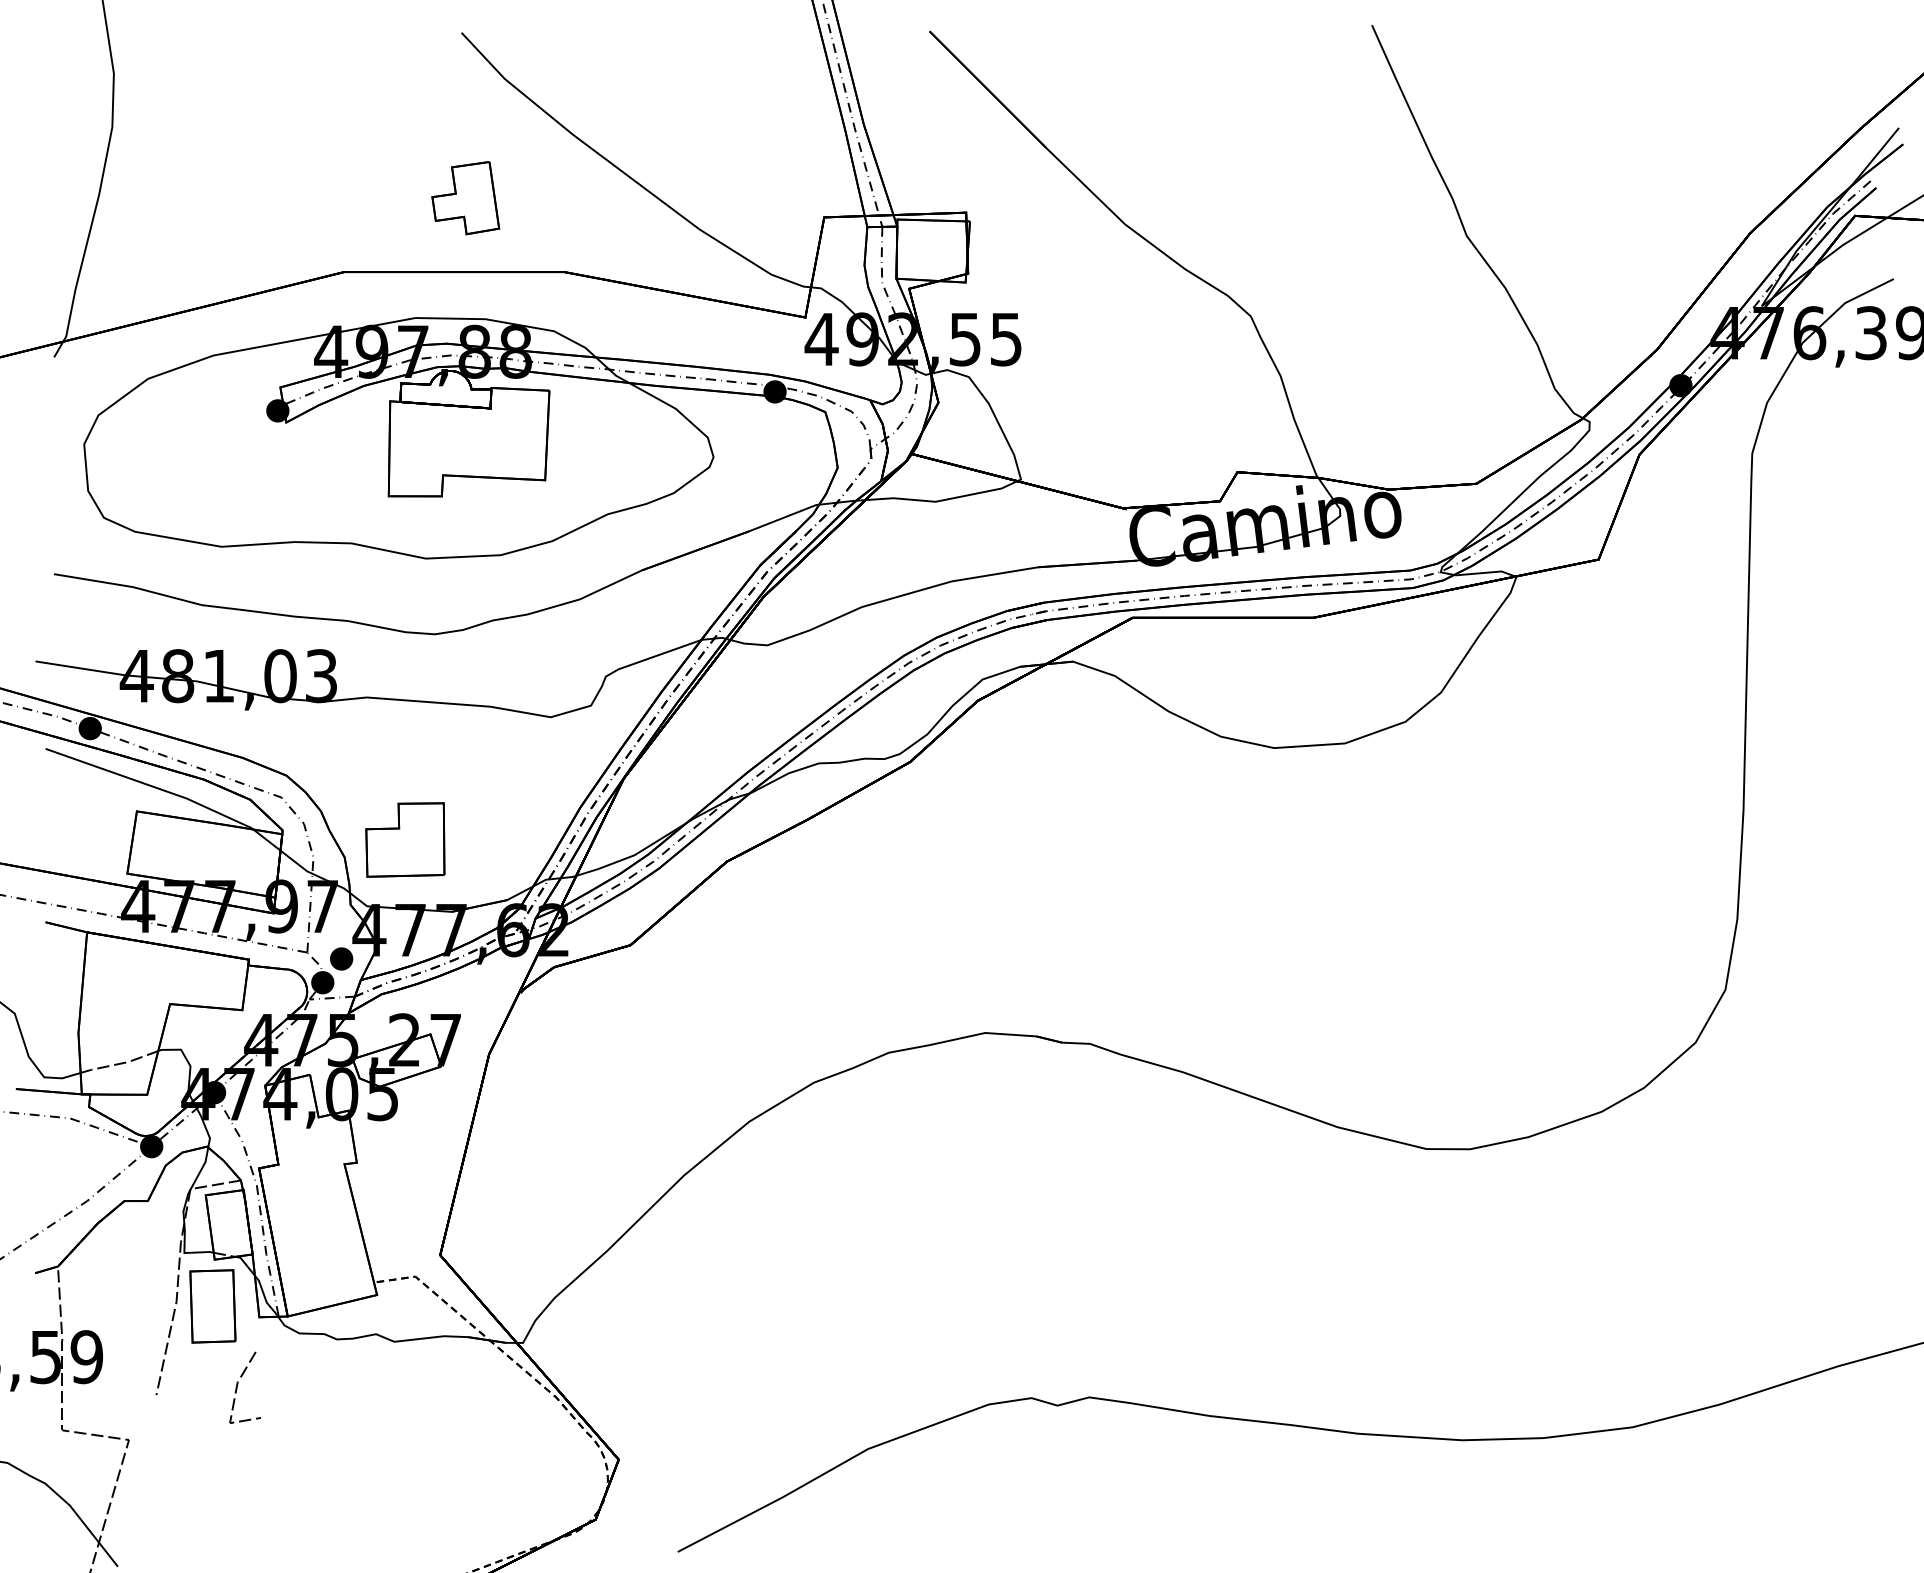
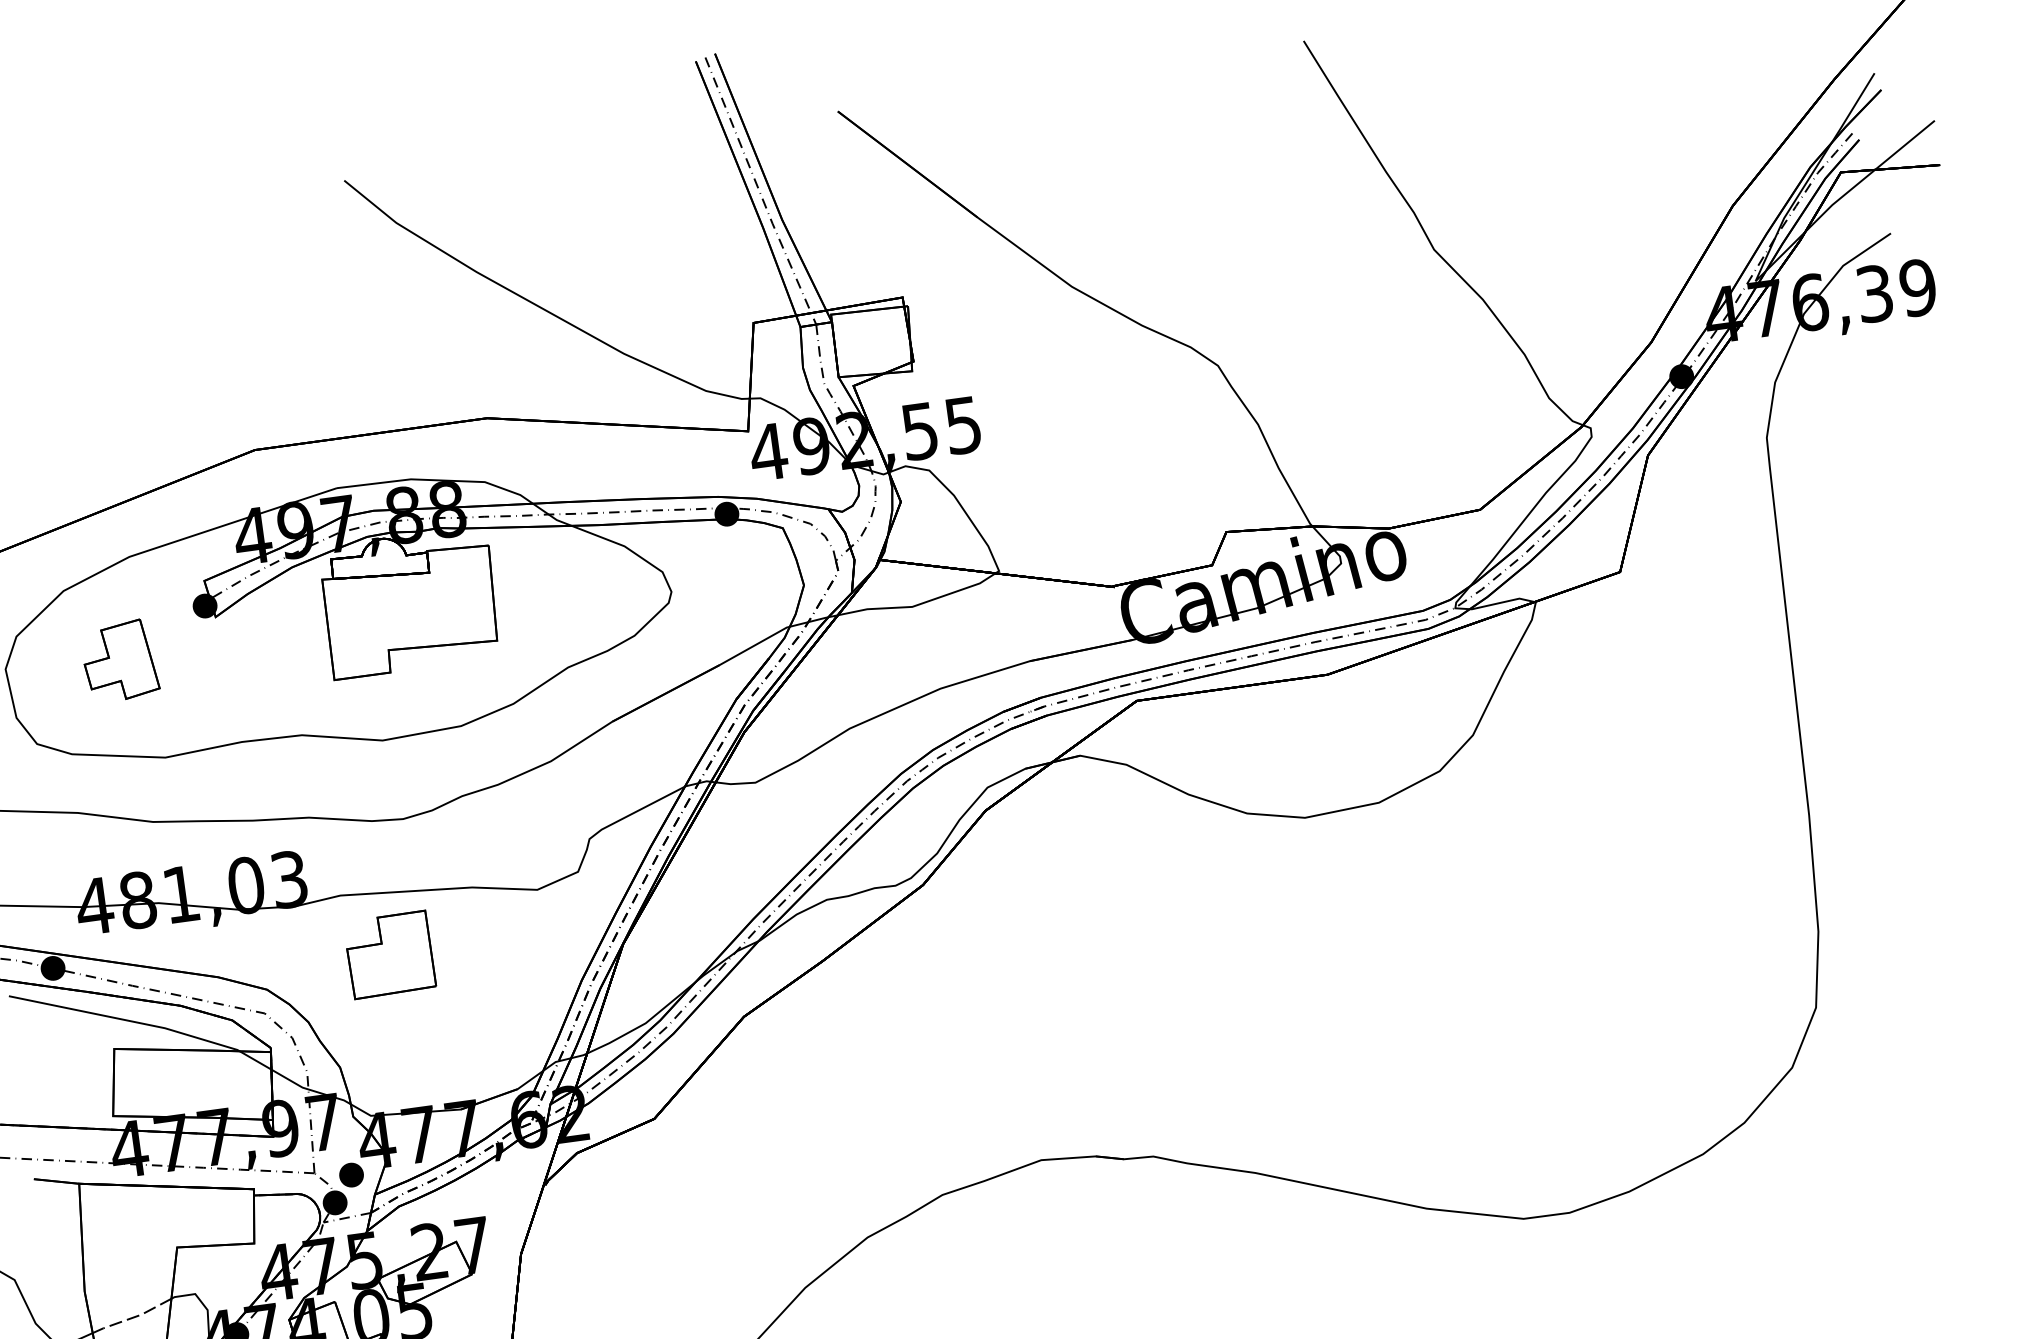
part: (465, 198) -> (119, 661), moved
part: (405, 839) -> (390, 954), moved

